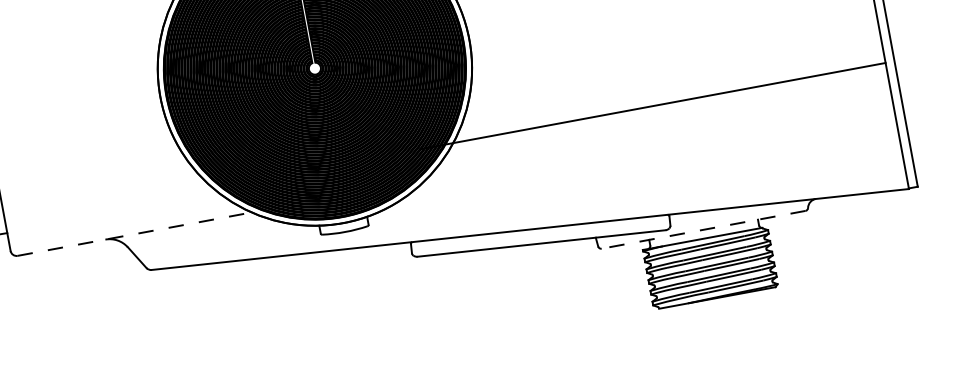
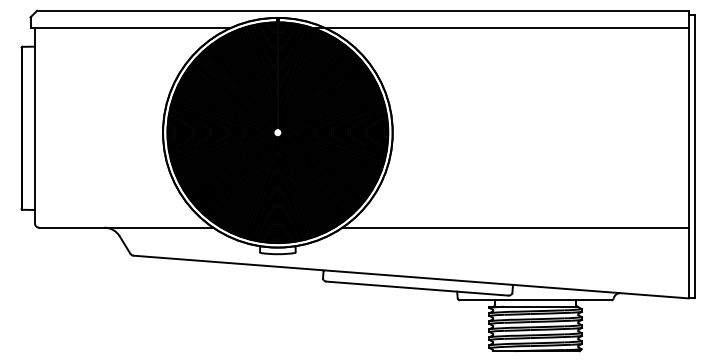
line: (652, 105) -> (515, 227), moved
line: (703, 230) -> (535, 300), dashed -> solid
line: (134, 233) -> (126, 227), dashed -> solid

